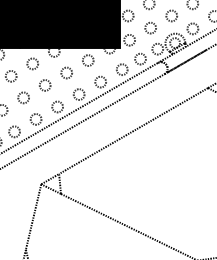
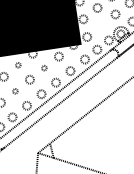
circle: (150, 27) -> (101, 25), removed
circle: (32, 63) -> (18, 64), size x0.6
circle: (66, 72) -> (44, 67), size x0.6
circle: (23, 97) -> (15, 91), size x0.6

